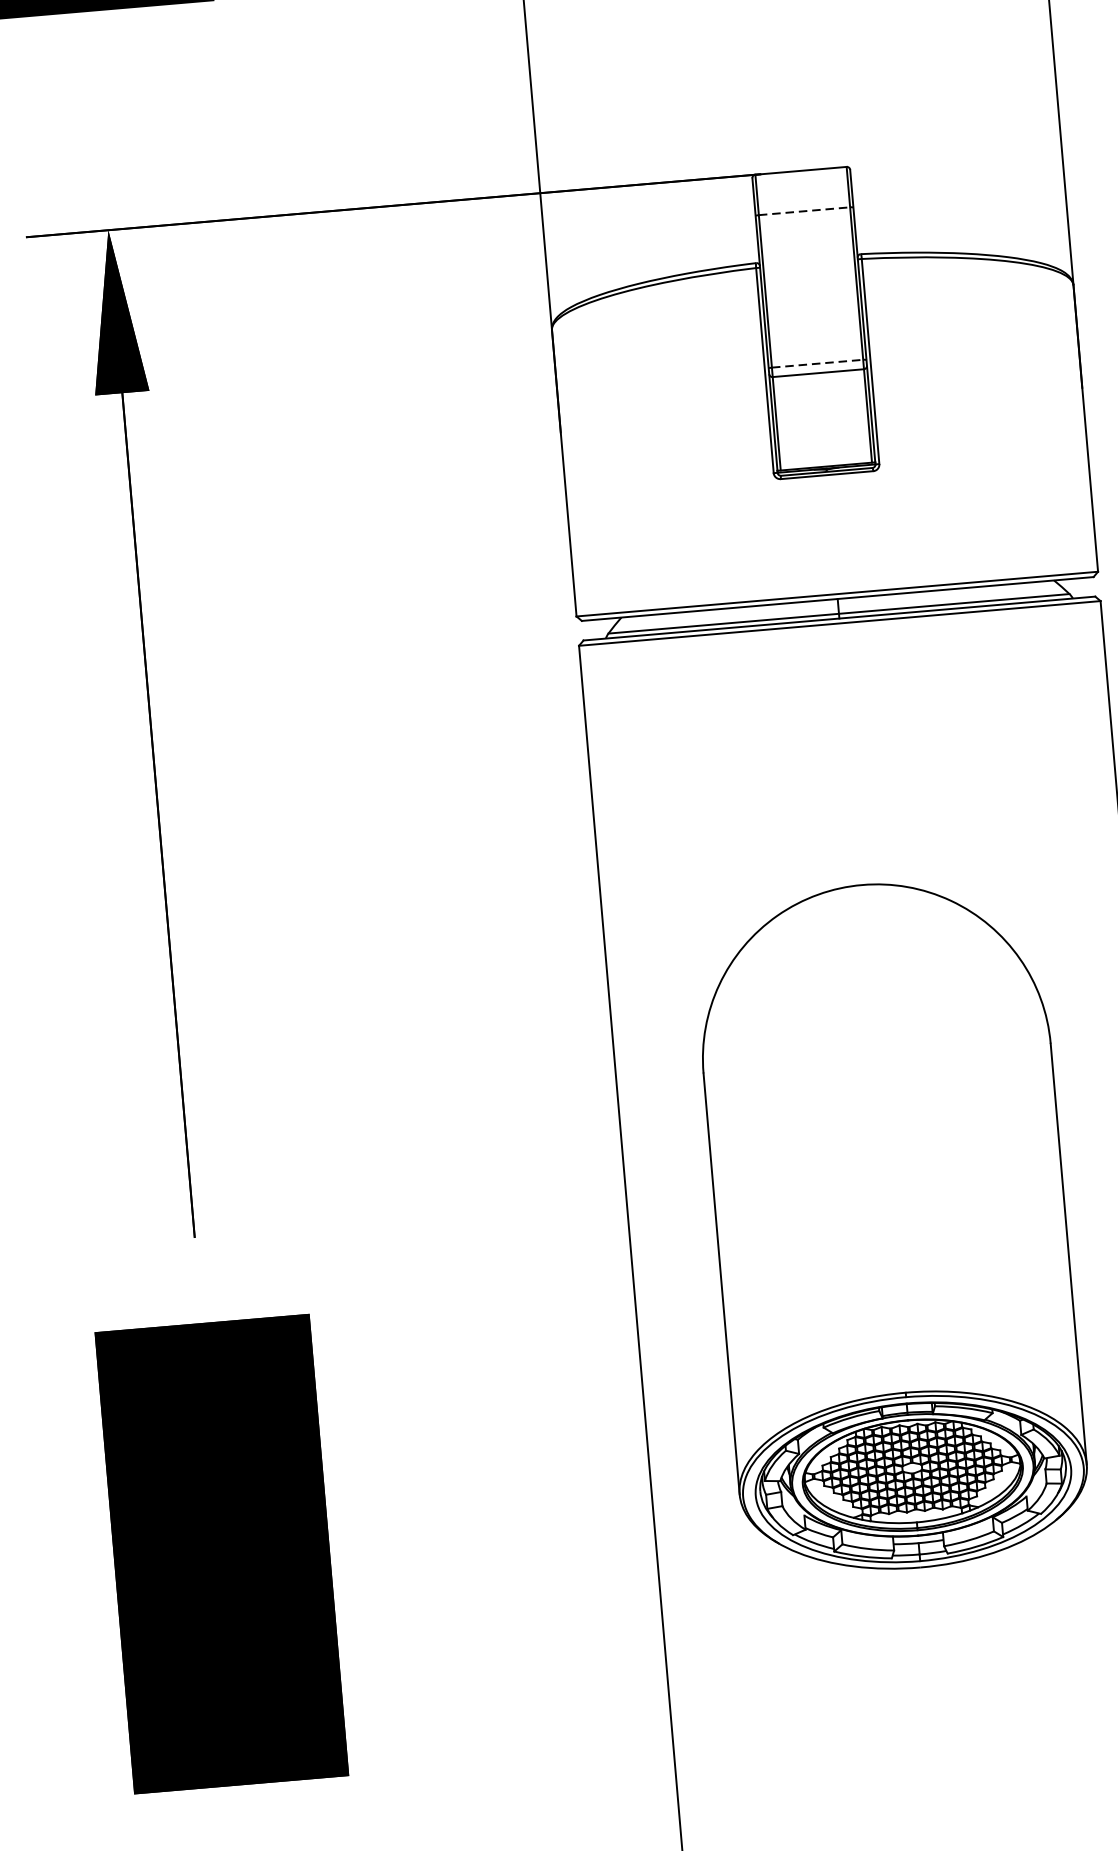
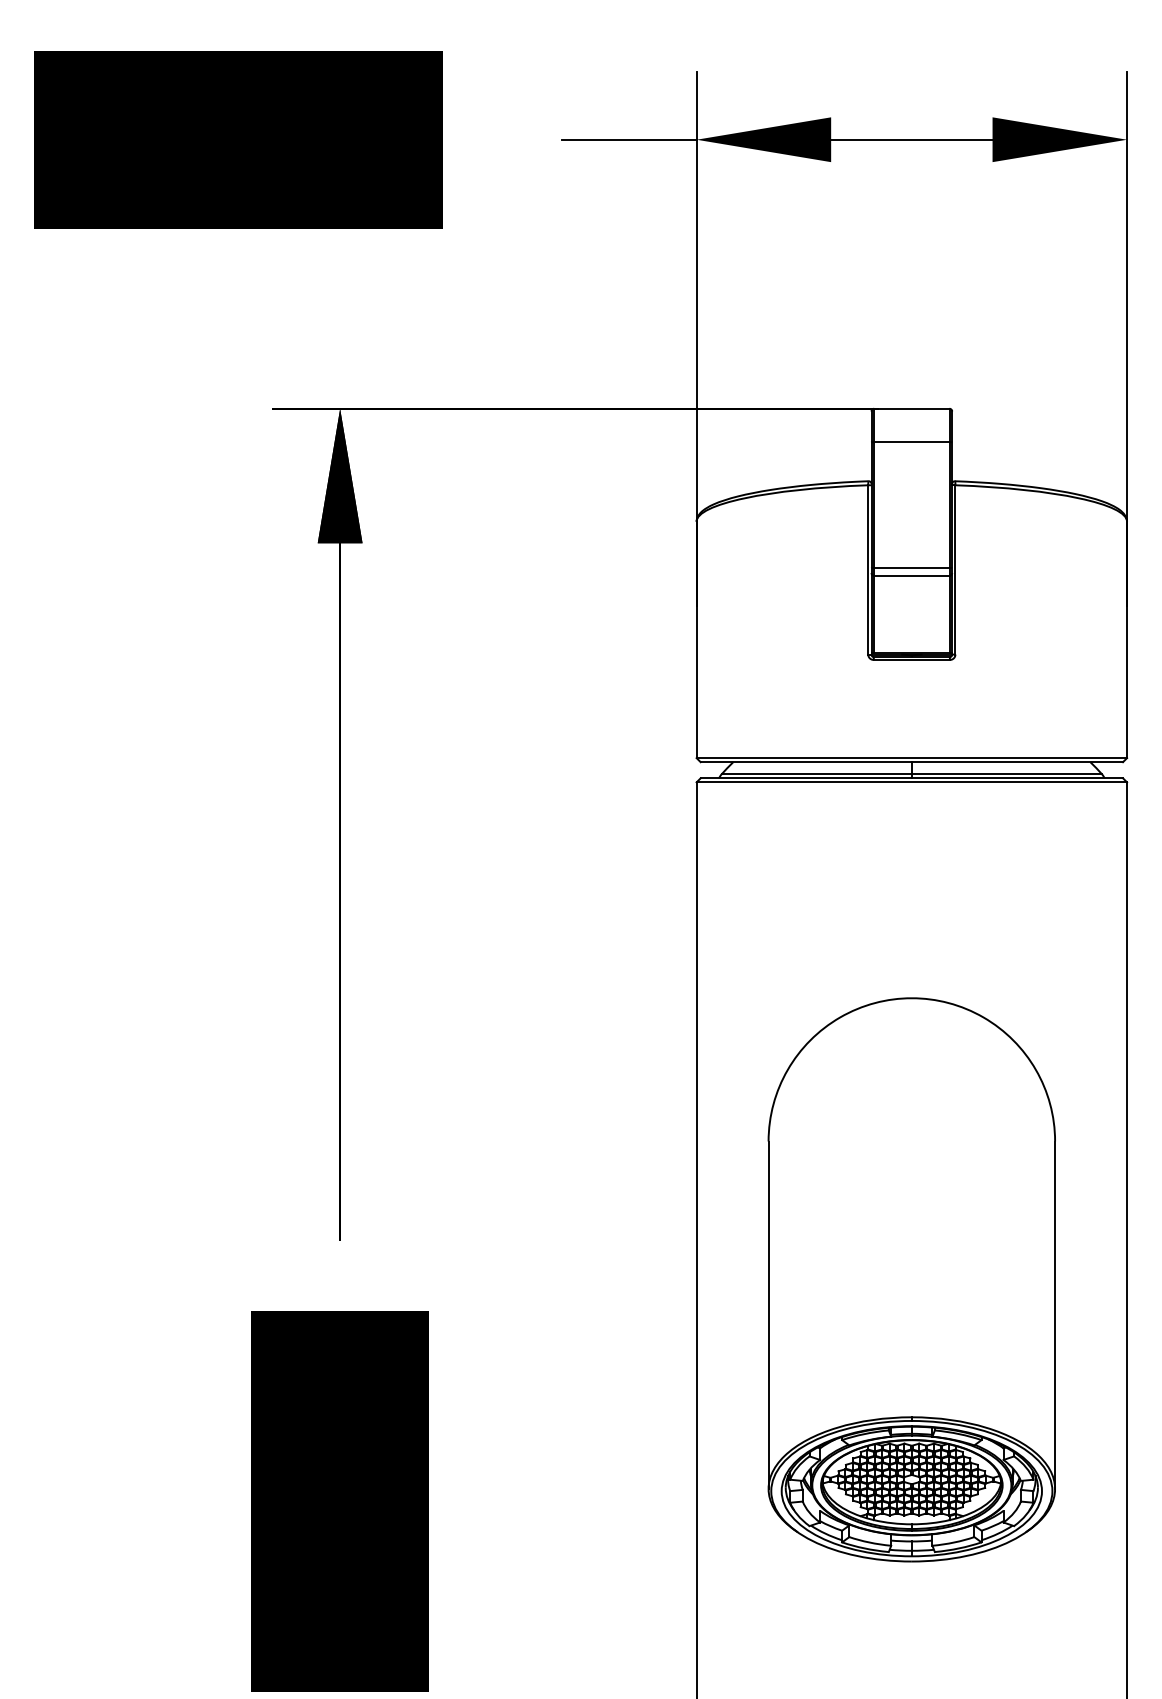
line: (804, 211) -> (911, 442), dashed -> solid
line: (817, 363) -> (911, 567), dashed -> solid

